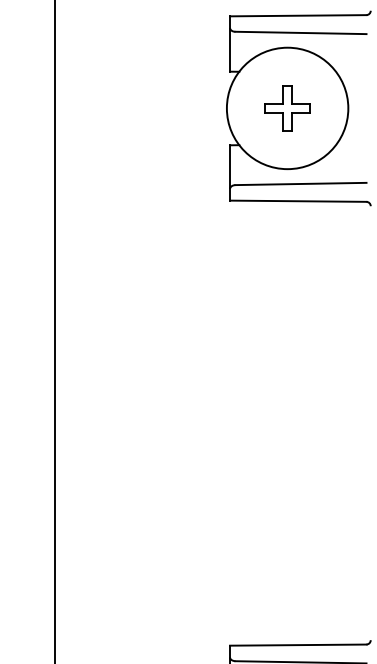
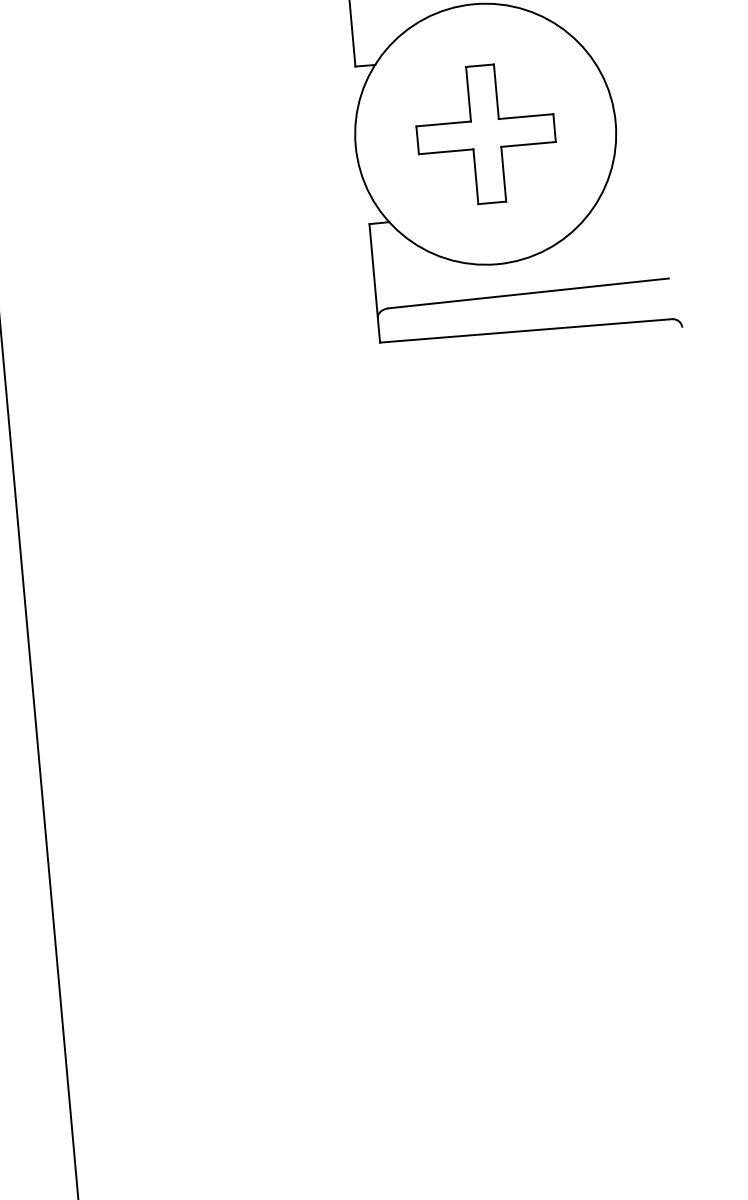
part: (287, 108) -> (485, 134), size x1.43

